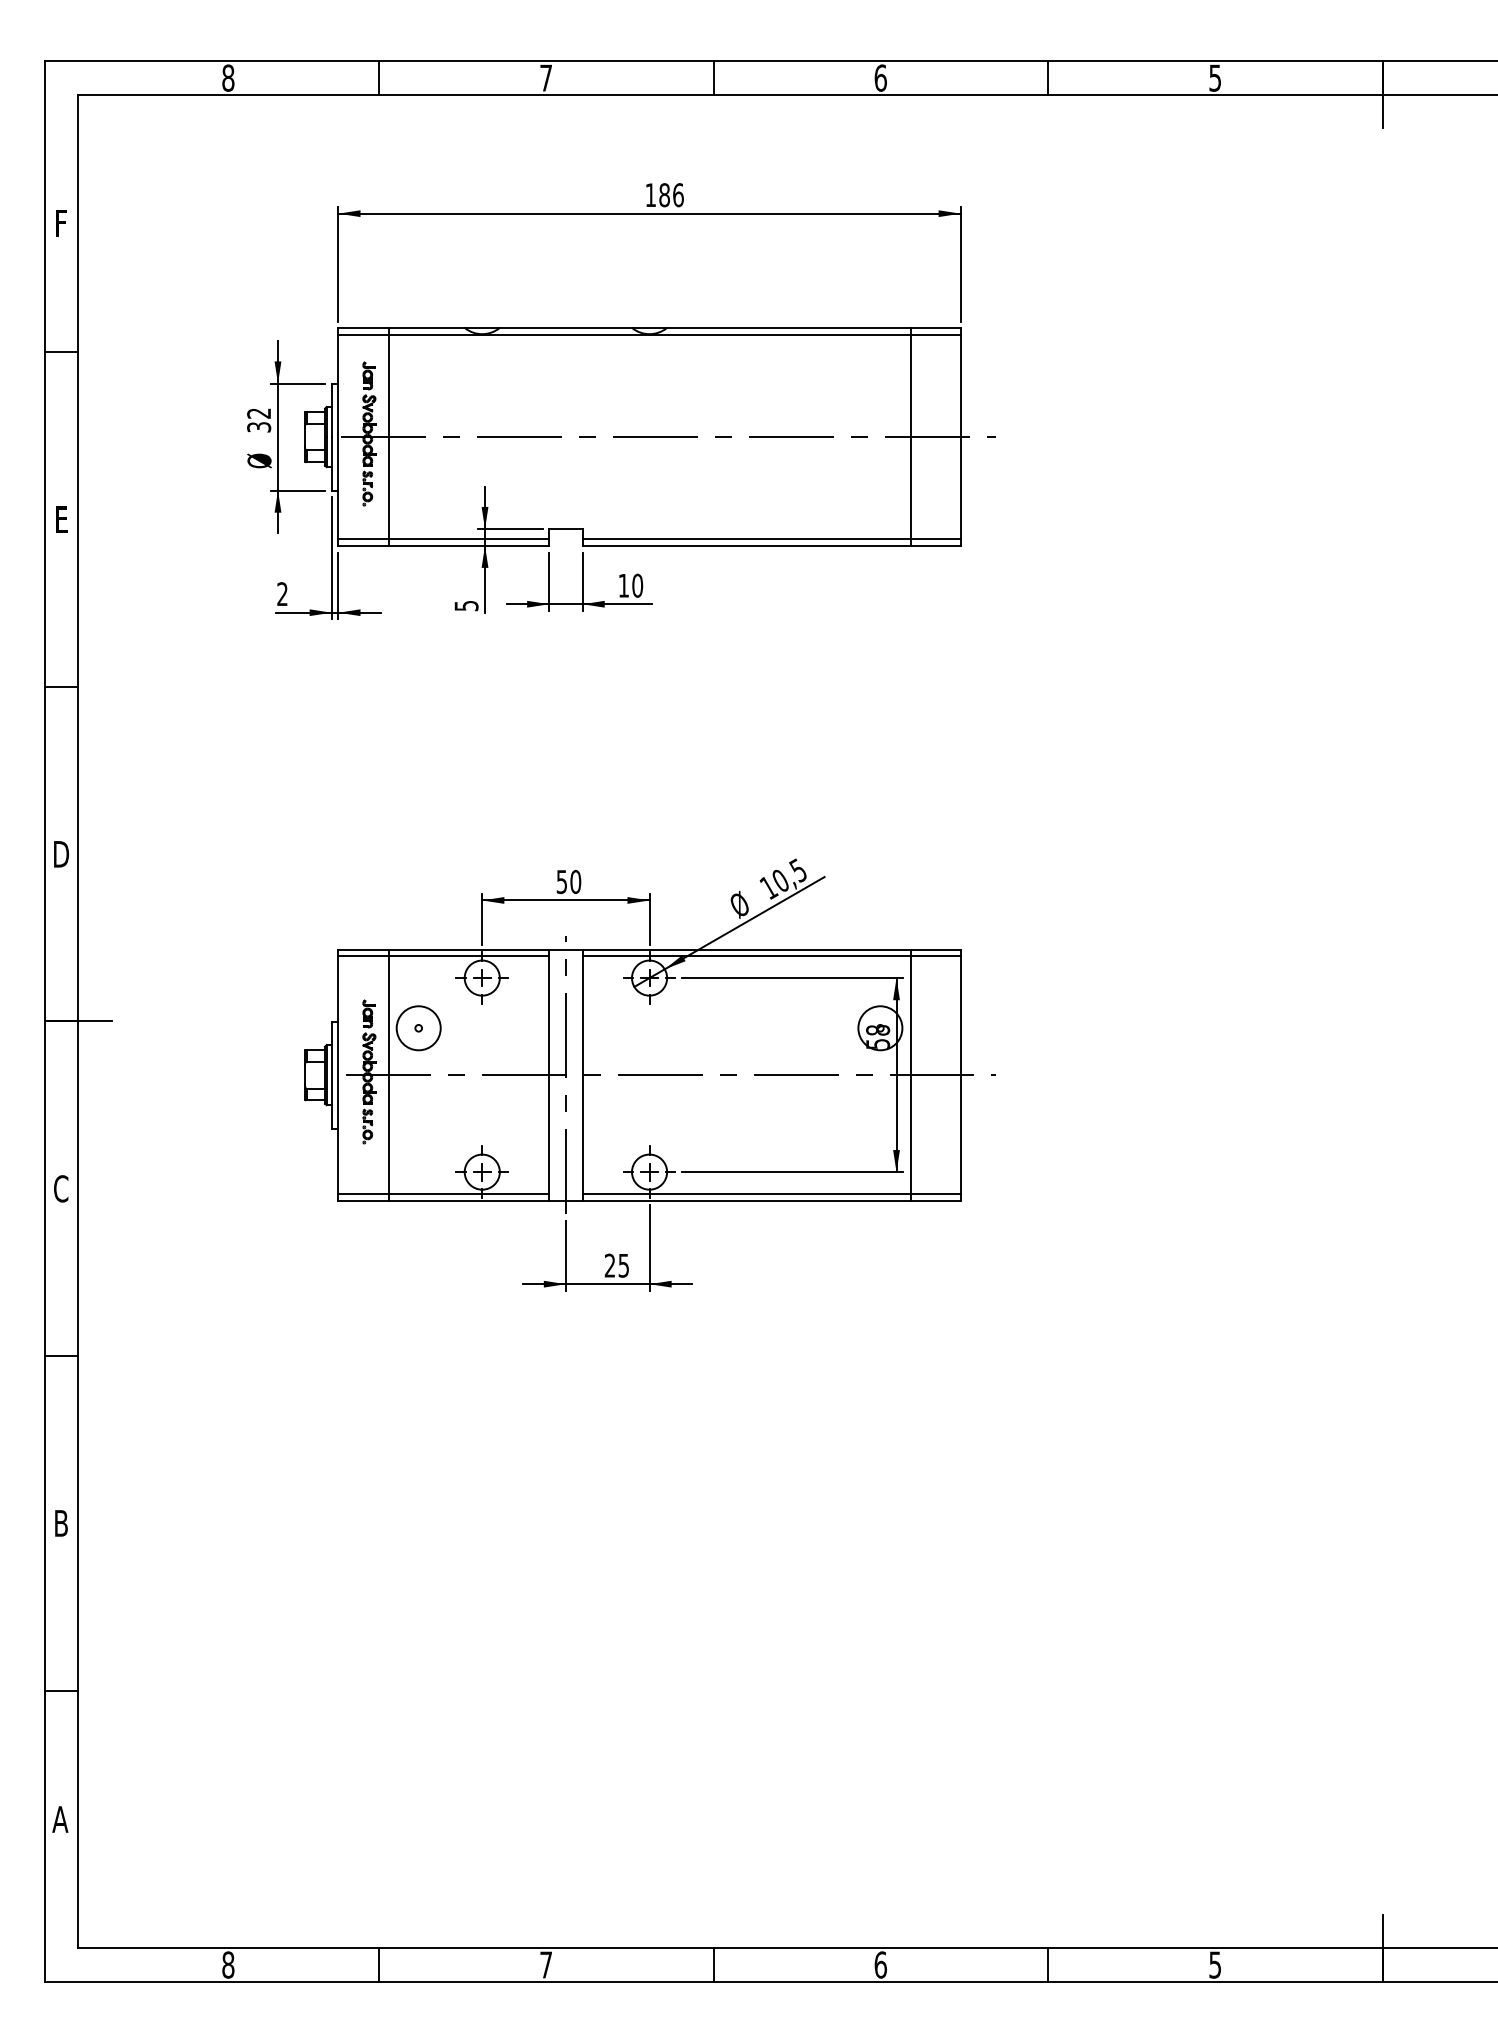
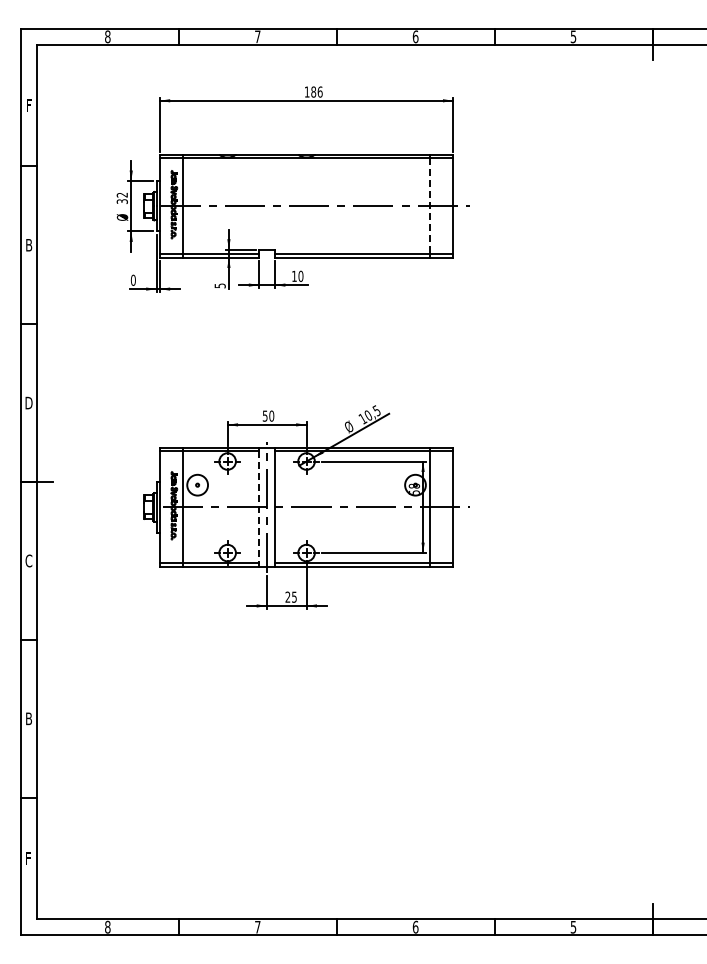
line: (910, 437) -> (429, 206), solid -> dashed
text: (62, 520) -> (29, 245), E -> B
text: (280, 592) -> (132, 279), 2 -> 0
line: (549, 1075) -> (259, 507), solid -> dashed
text: (60, 1819) -> (28, 858), A -> F

